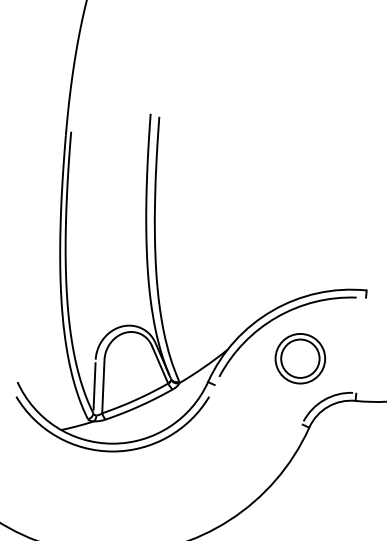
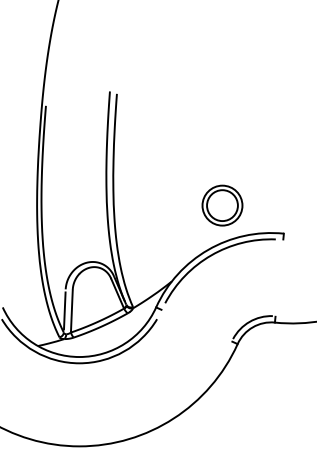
part: (300, 358) -> (222, 205), moved

